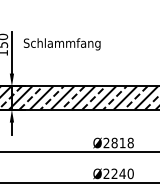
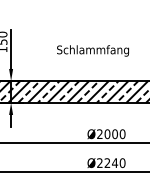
text: (62, 44) -> (93, 51), moved
text: (122, 142) -> (114, 133), Ø2818 -> Ø2000

